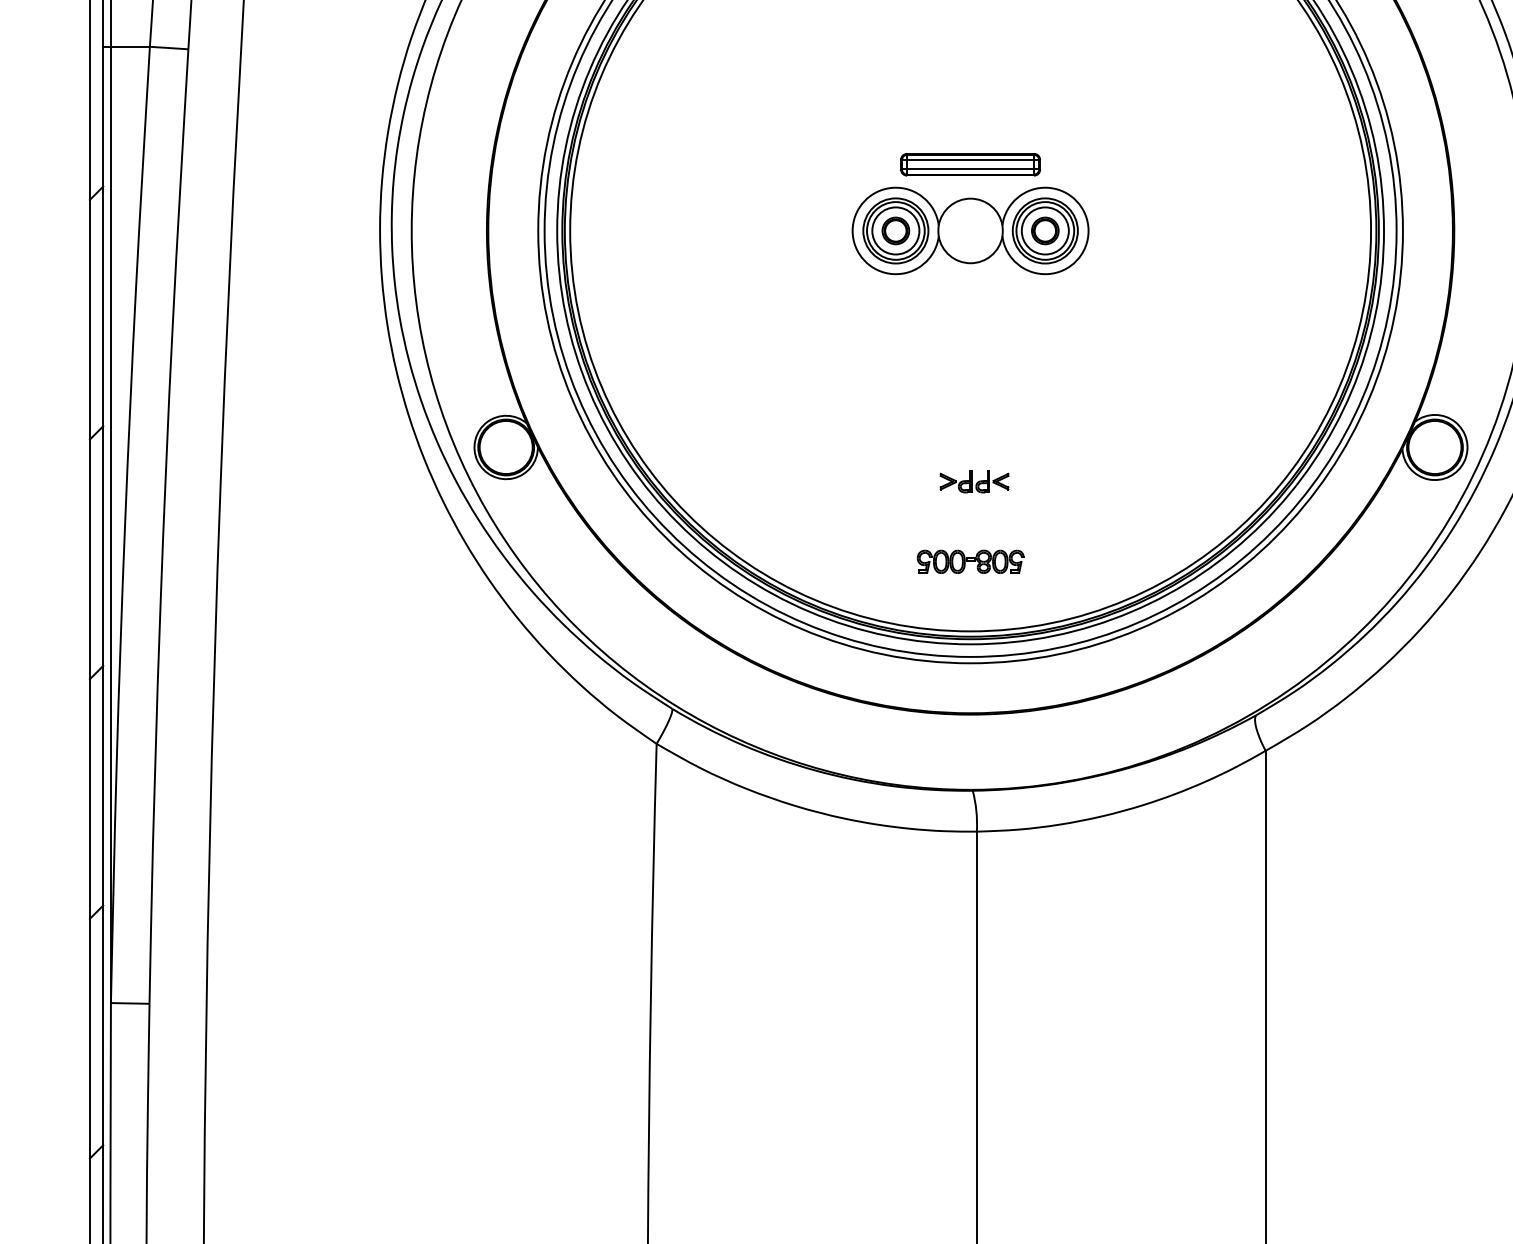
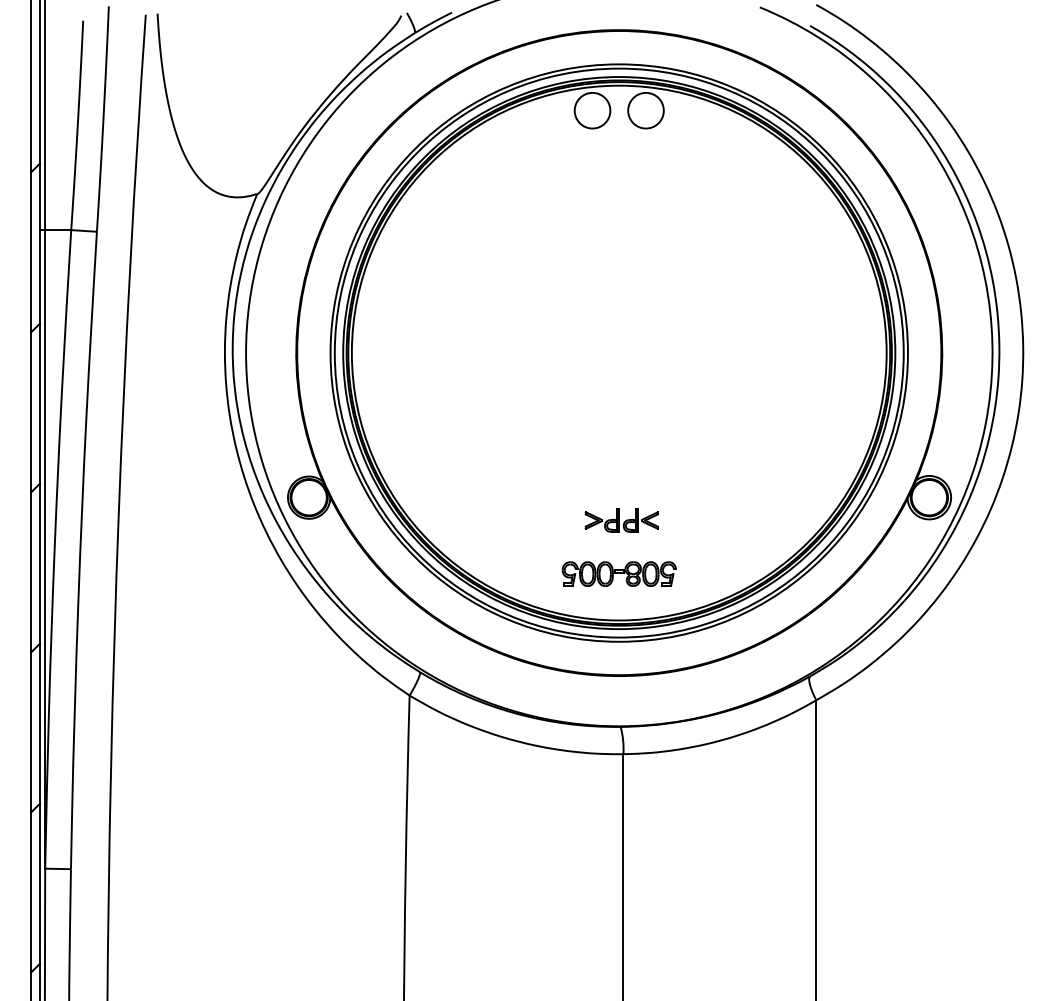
part: (969, 213) -> (618, 341), removed
part: (973, 481) -> (621, 520), size x1.6
part: (970, 561) -> (619, 573), size x1.6

